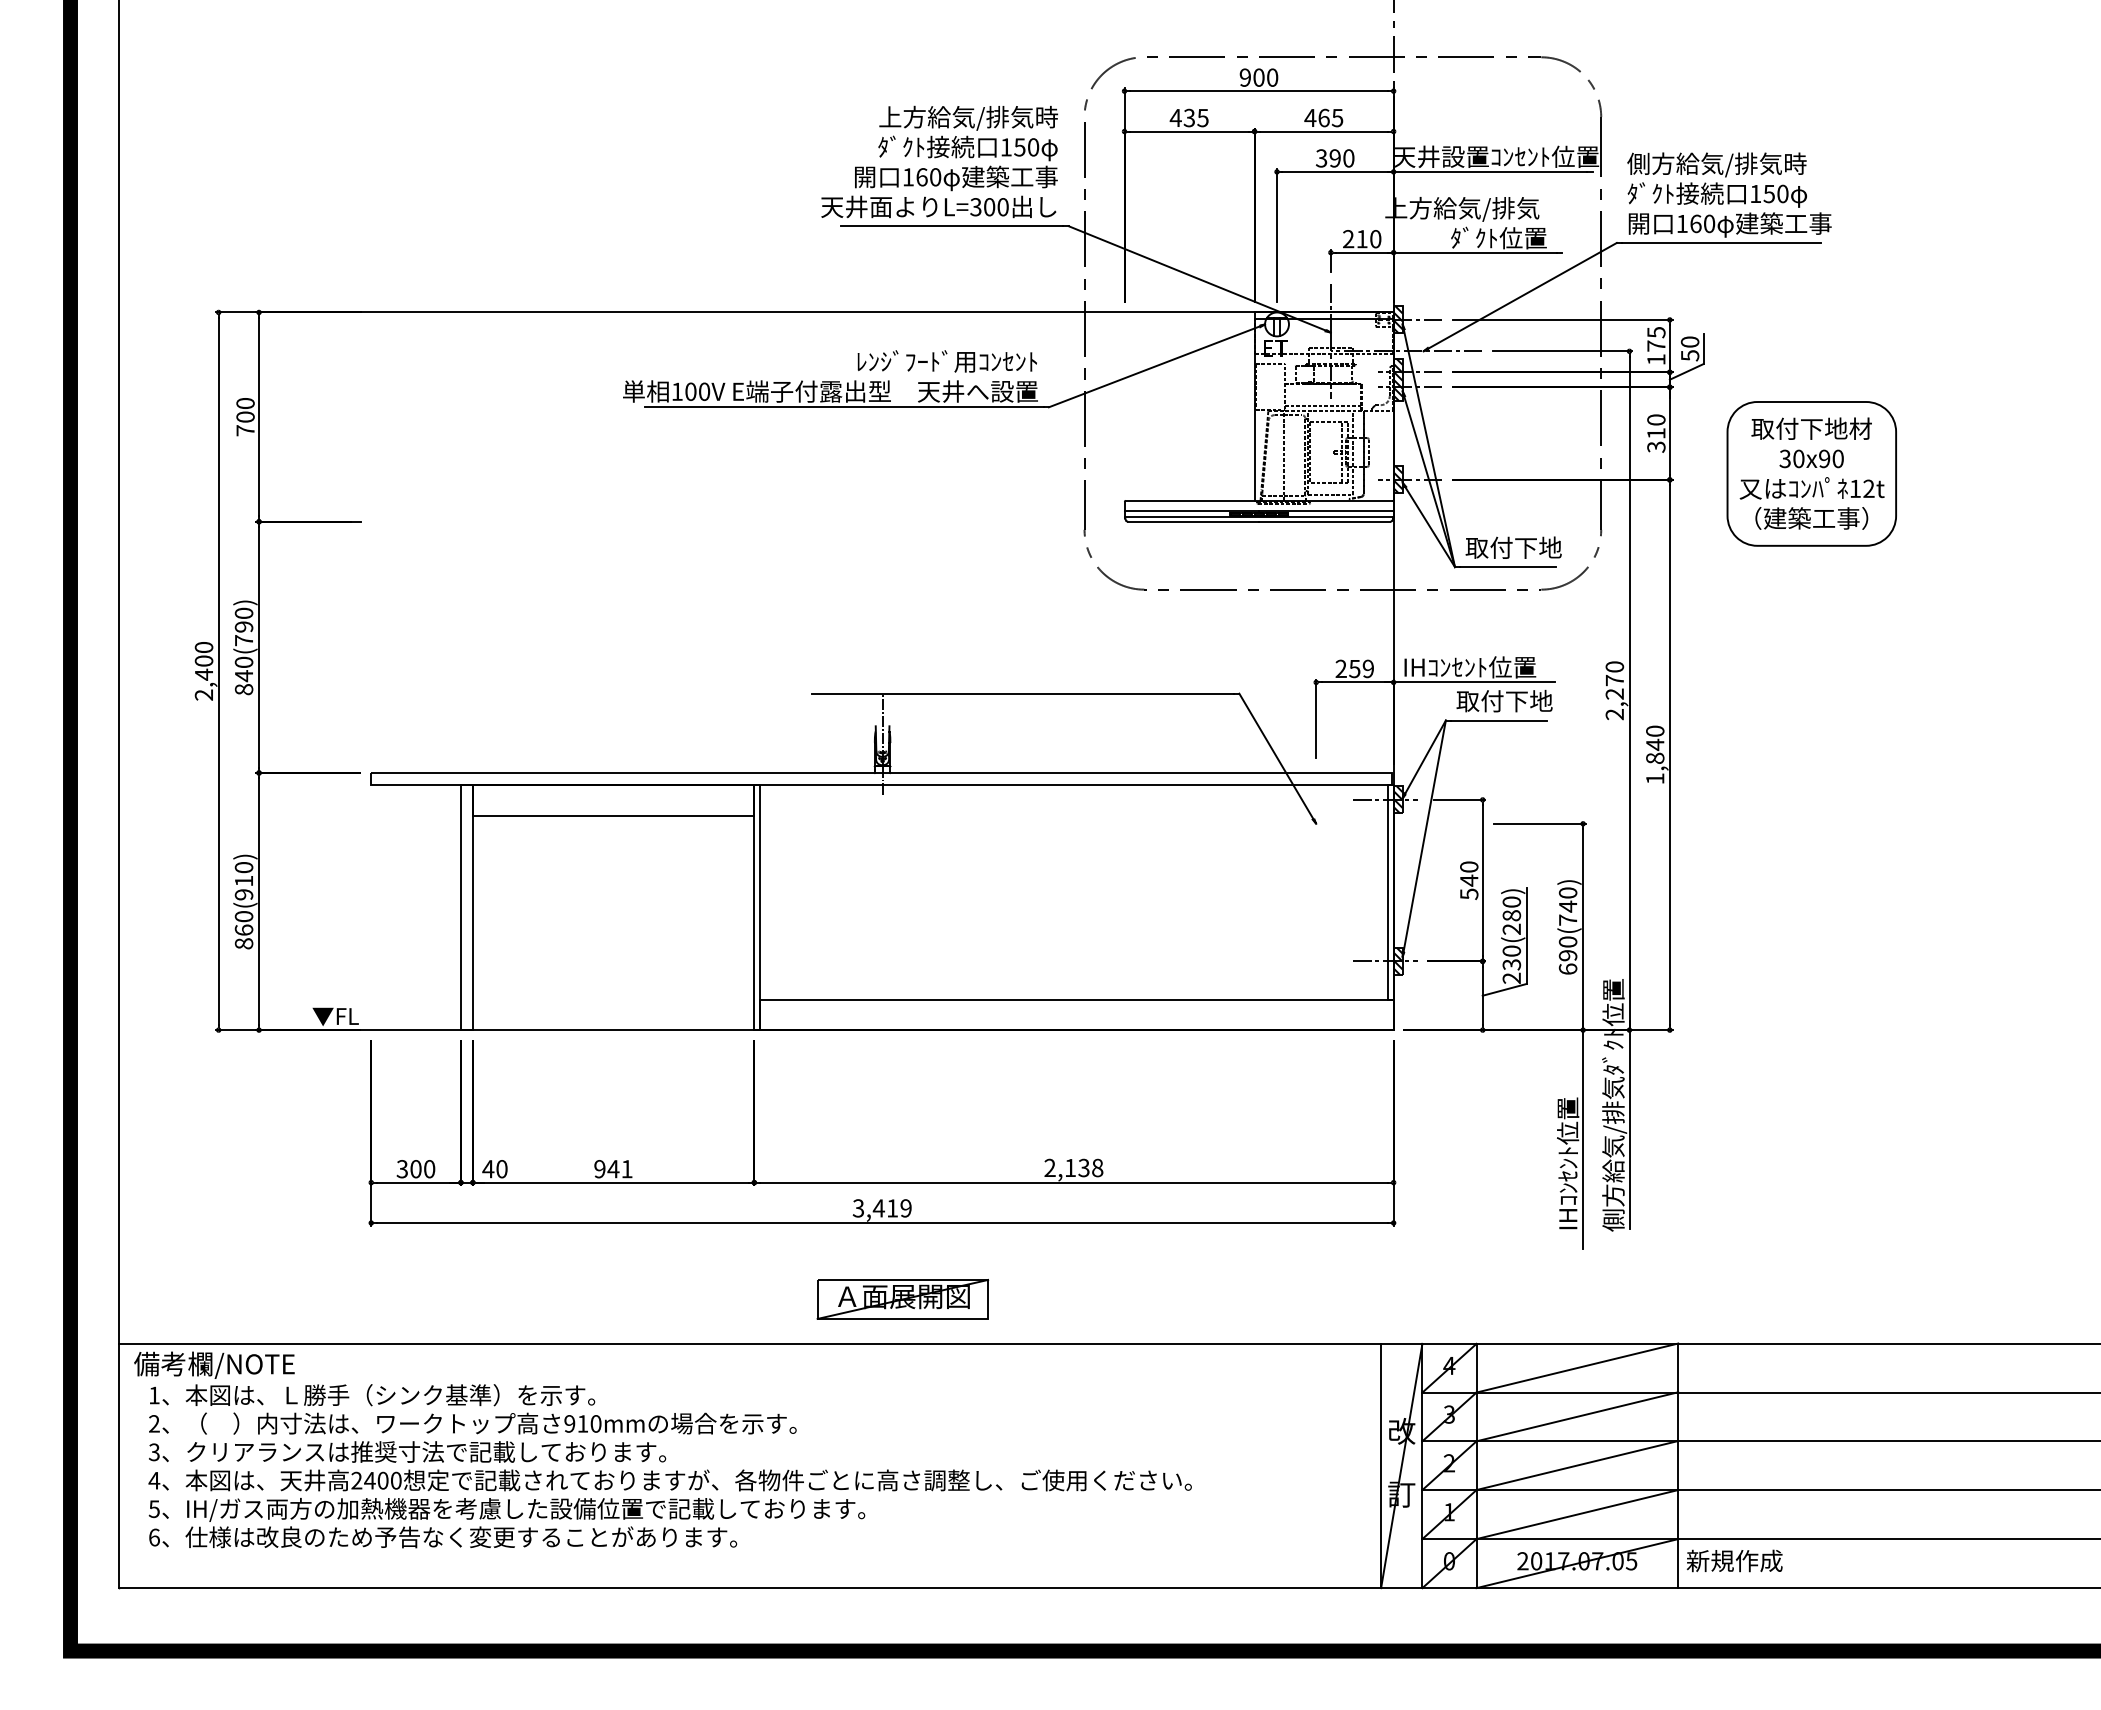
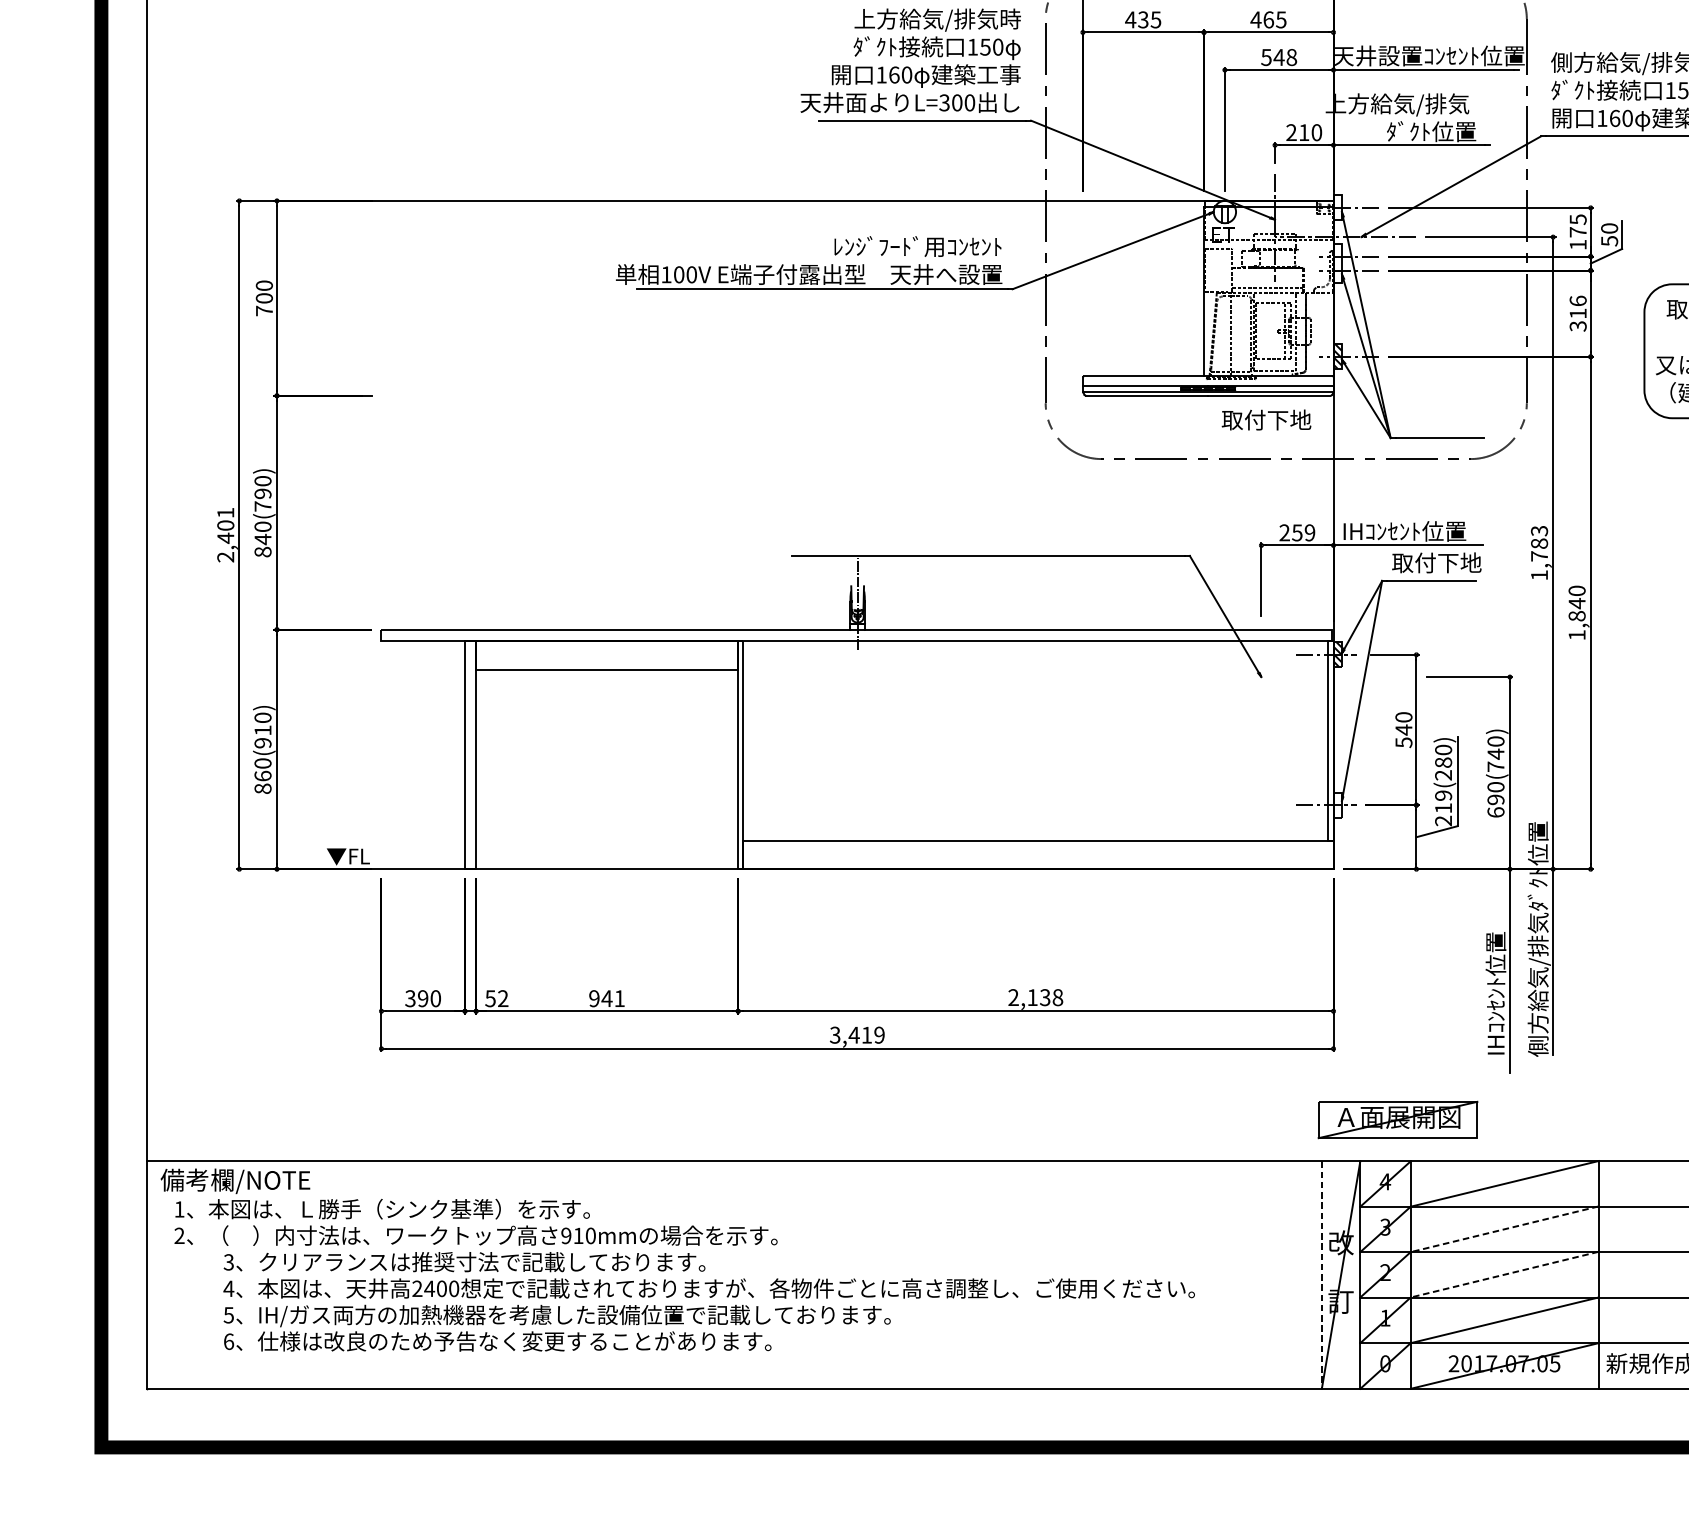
text: (1335, 158) -> (1279, 57), 390 -> 548
hatch: (1397, 319) -> (1337, 207), removed
hatch: (1397, 379) -> (1337, 263), removed
text: (1656, 419) -> (1578, 300), 310 -> 316
text: (1513, 547) -> (1266, 419), moved
text: (203, 647) -> (225, 512), 2,400 -> 2,401
text: (1614, 690) -> (1539, 552), 2,270 -> 1,783
text: (1511, 957) -> (1443, 801), 230(280) -> 219(280)
hatch: (1397, 960) -> (1337, 804), removed
text: (415, 1169) -> (422, 999), 300 -> 390
text: (494, 1169) -> (496, 999), 40 -> 52
part: (902, 1299) -> (1397, 1120), moved
line: (1577, 1416) -> (1504, 1229), solid -> dashed
line: (1577, 1465) -> (1504, 1274), solid -> dashed
line: (1381, 1466) -> (1322, 1275), solid -> dashed
text: (669, 1494) -> (708, 1301), moved

